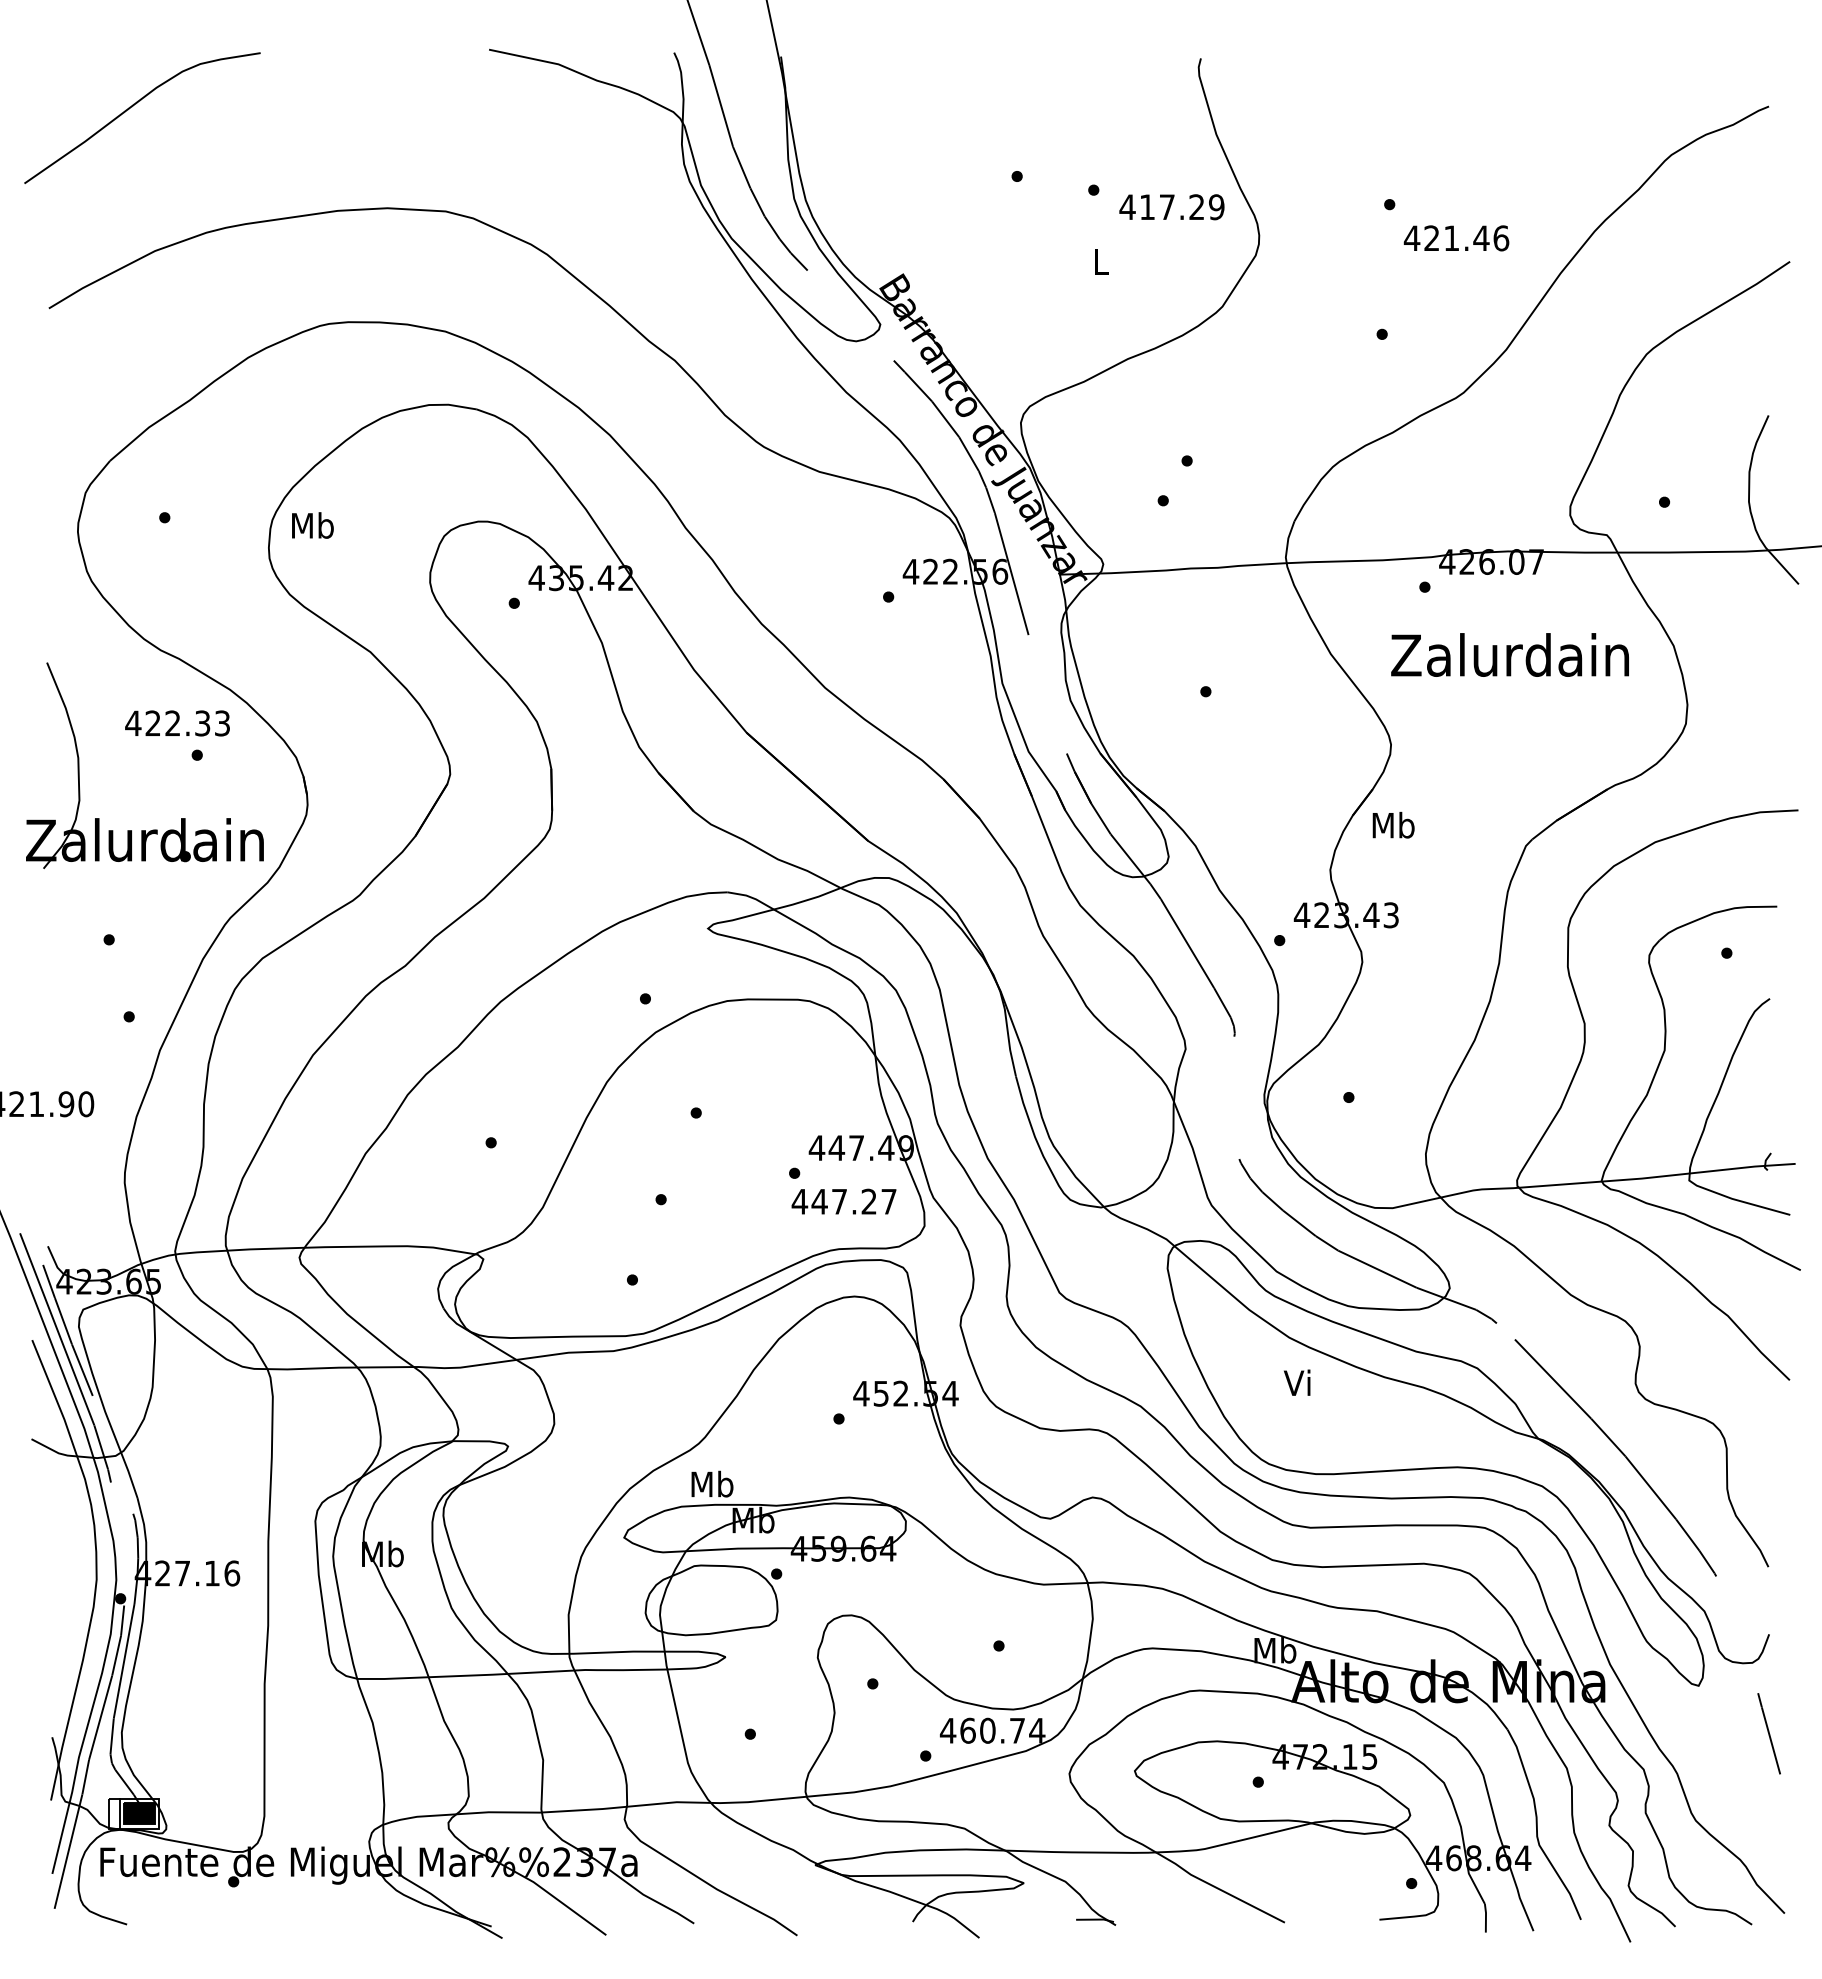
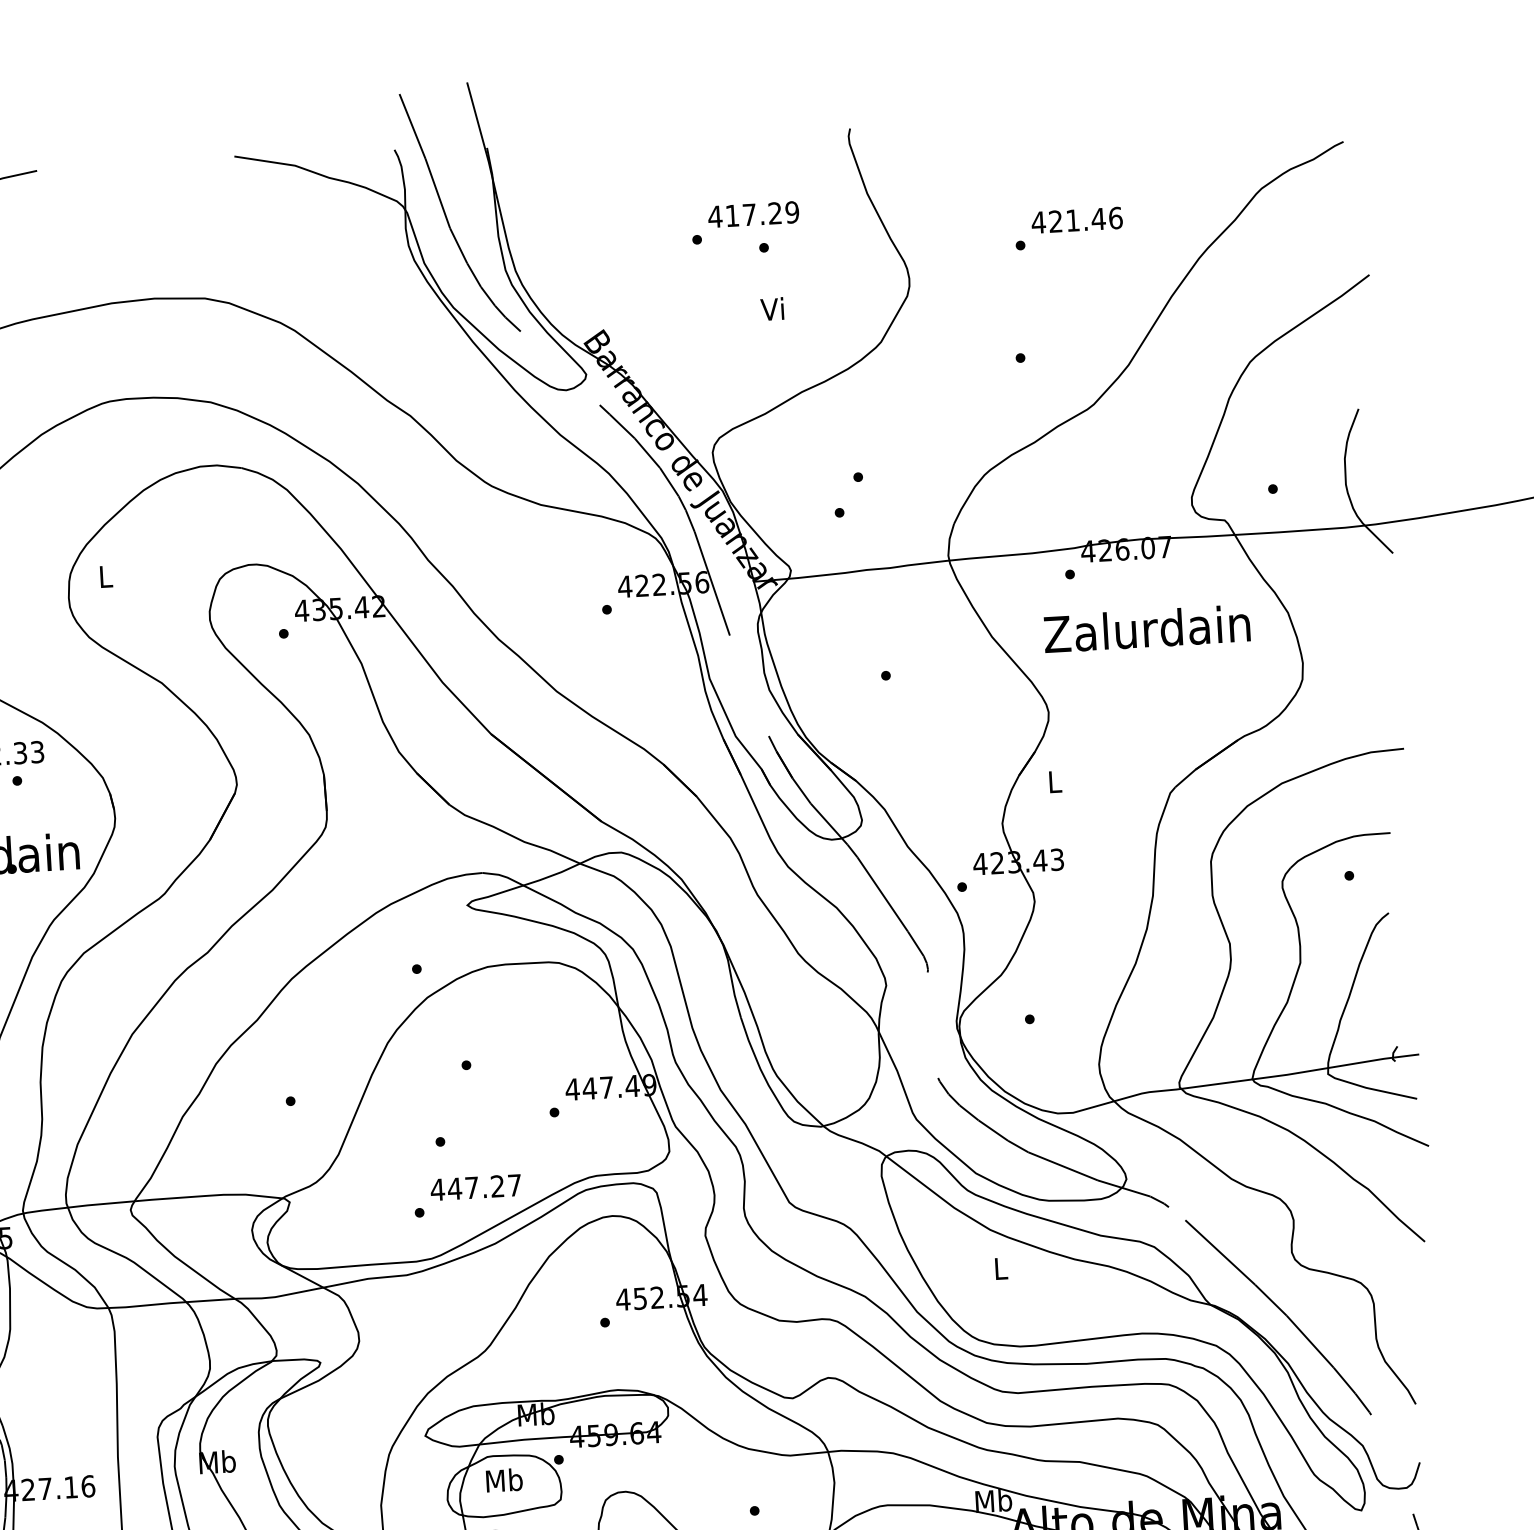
text: (1171, 207) -> (753, 214), moved
text: (1456, 238) -> (1077, 220), moved
text: (1098, 261) -> (771, 309), L -> Vi
text: (312, 525) -> (105, 576), Mb -> L
text: (1393, 824) -> (1054, 781), Mb -> L
text: (843, 1201) -> (475, 1187), moved
text: (1296, 1382) -> (998, 1268), Vi -> L
text: (712, 1483) -> (504, 1479), moved

